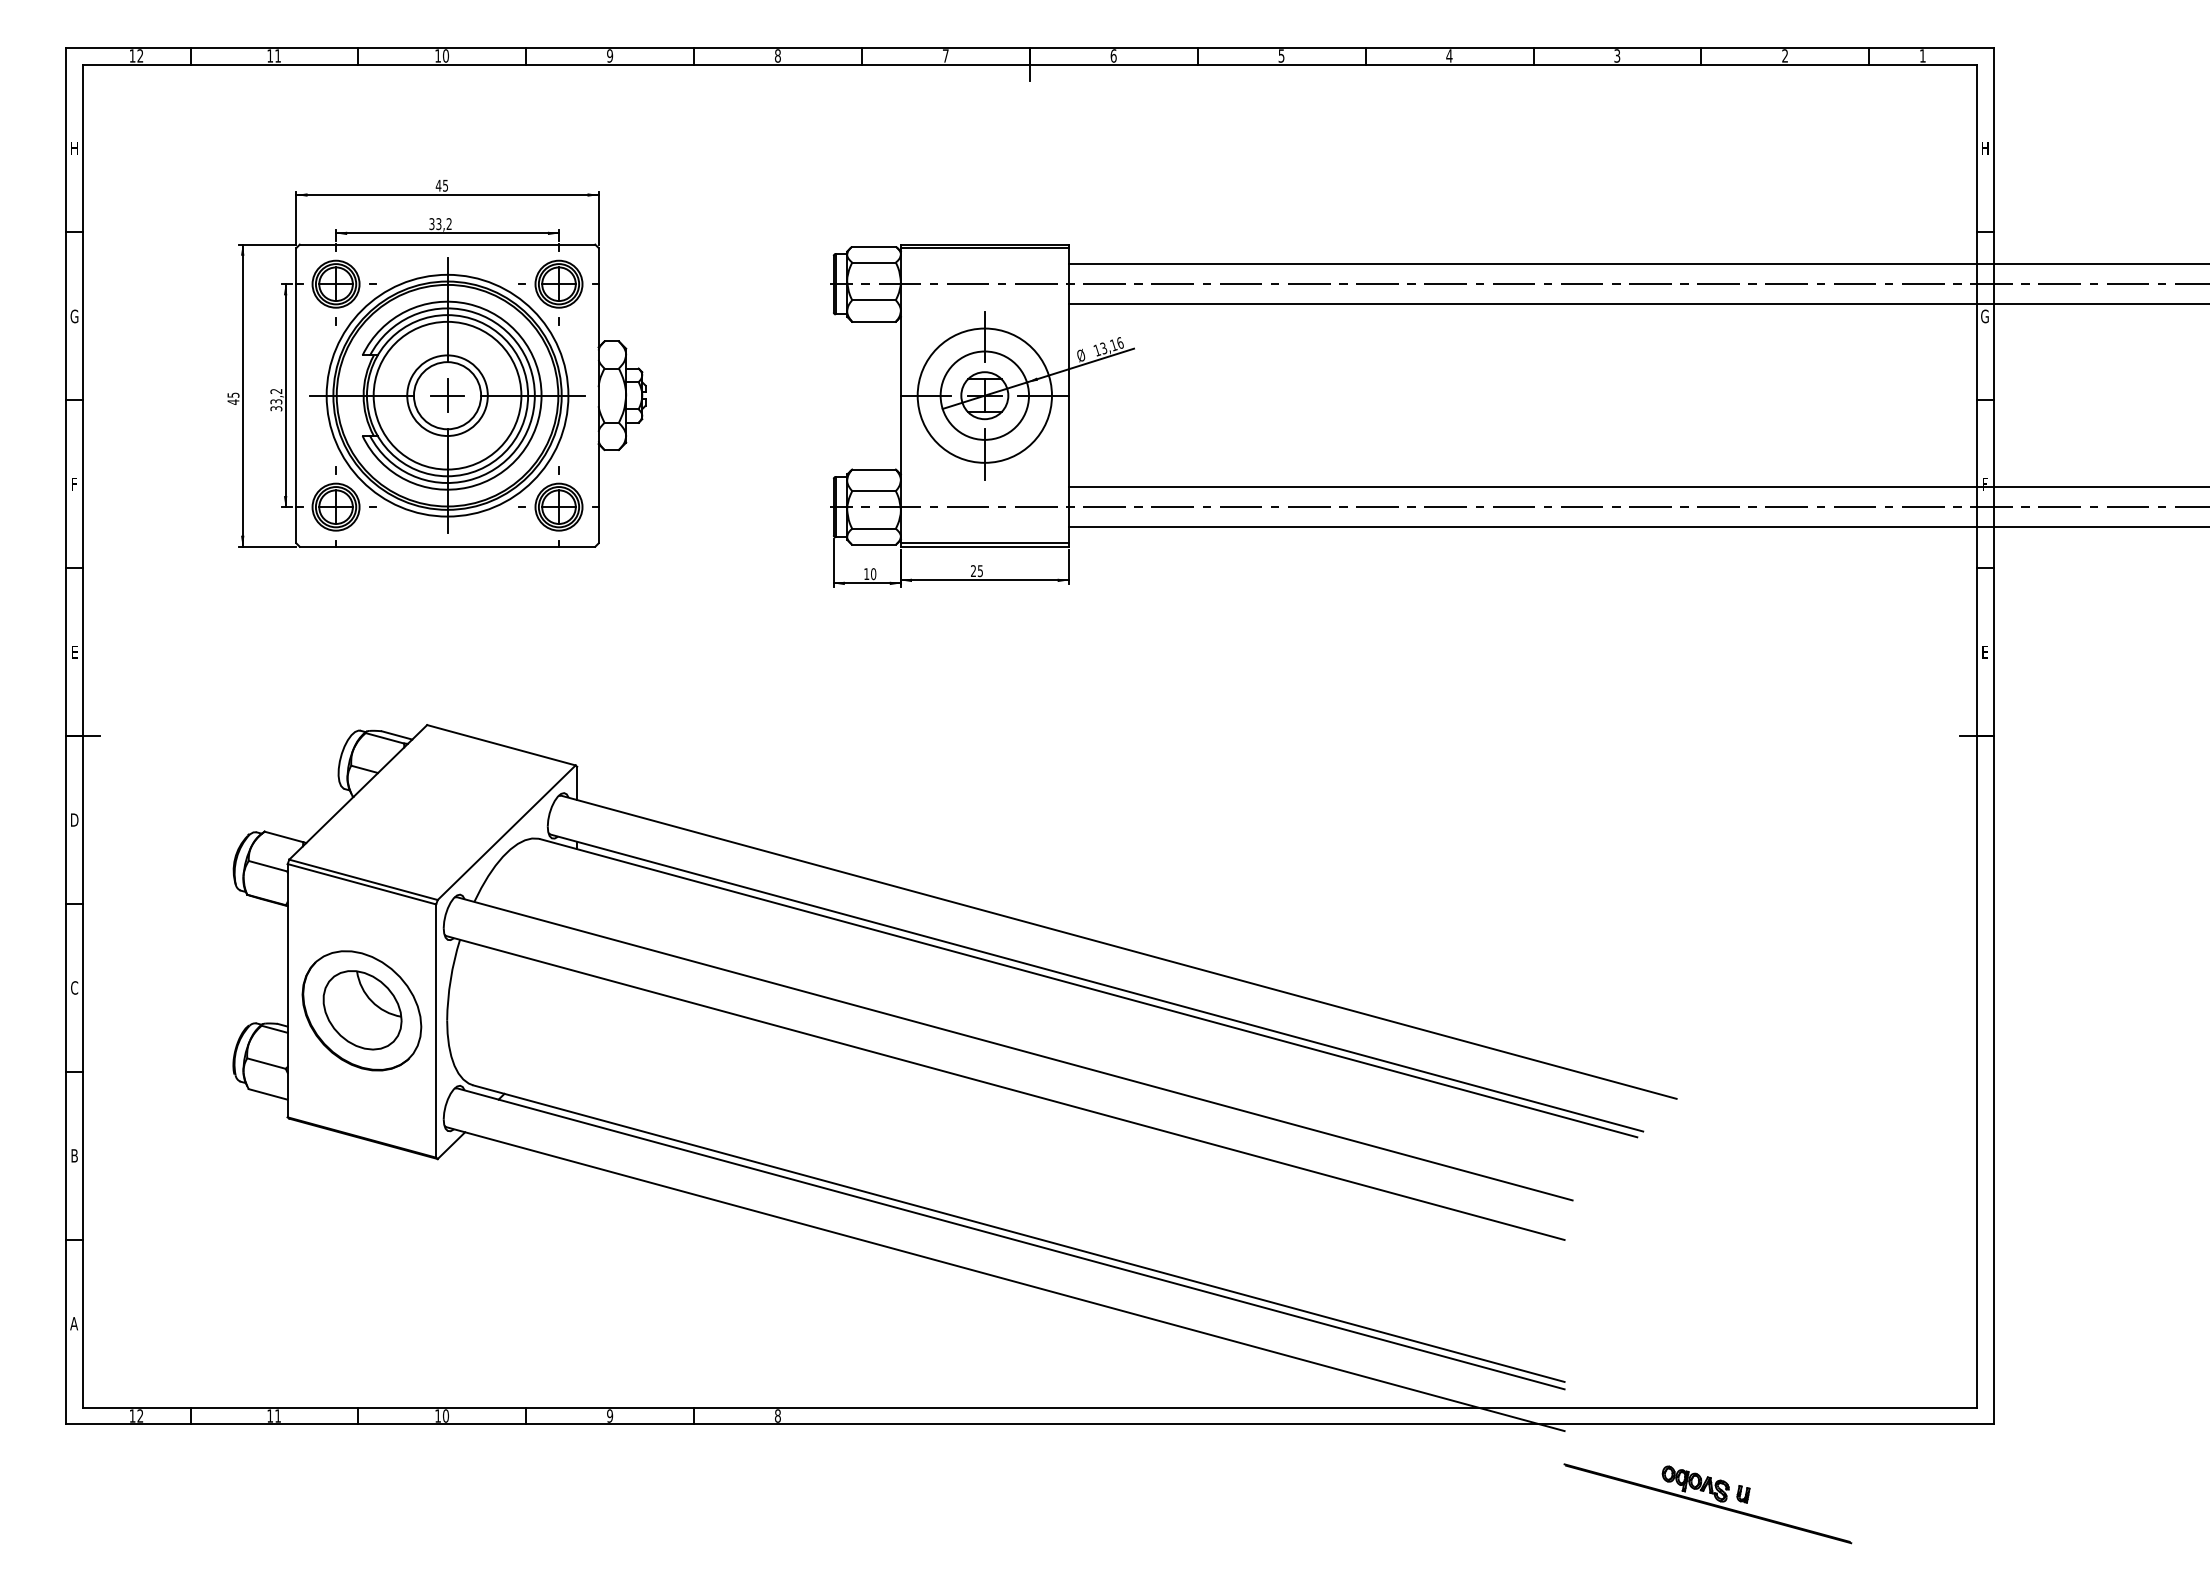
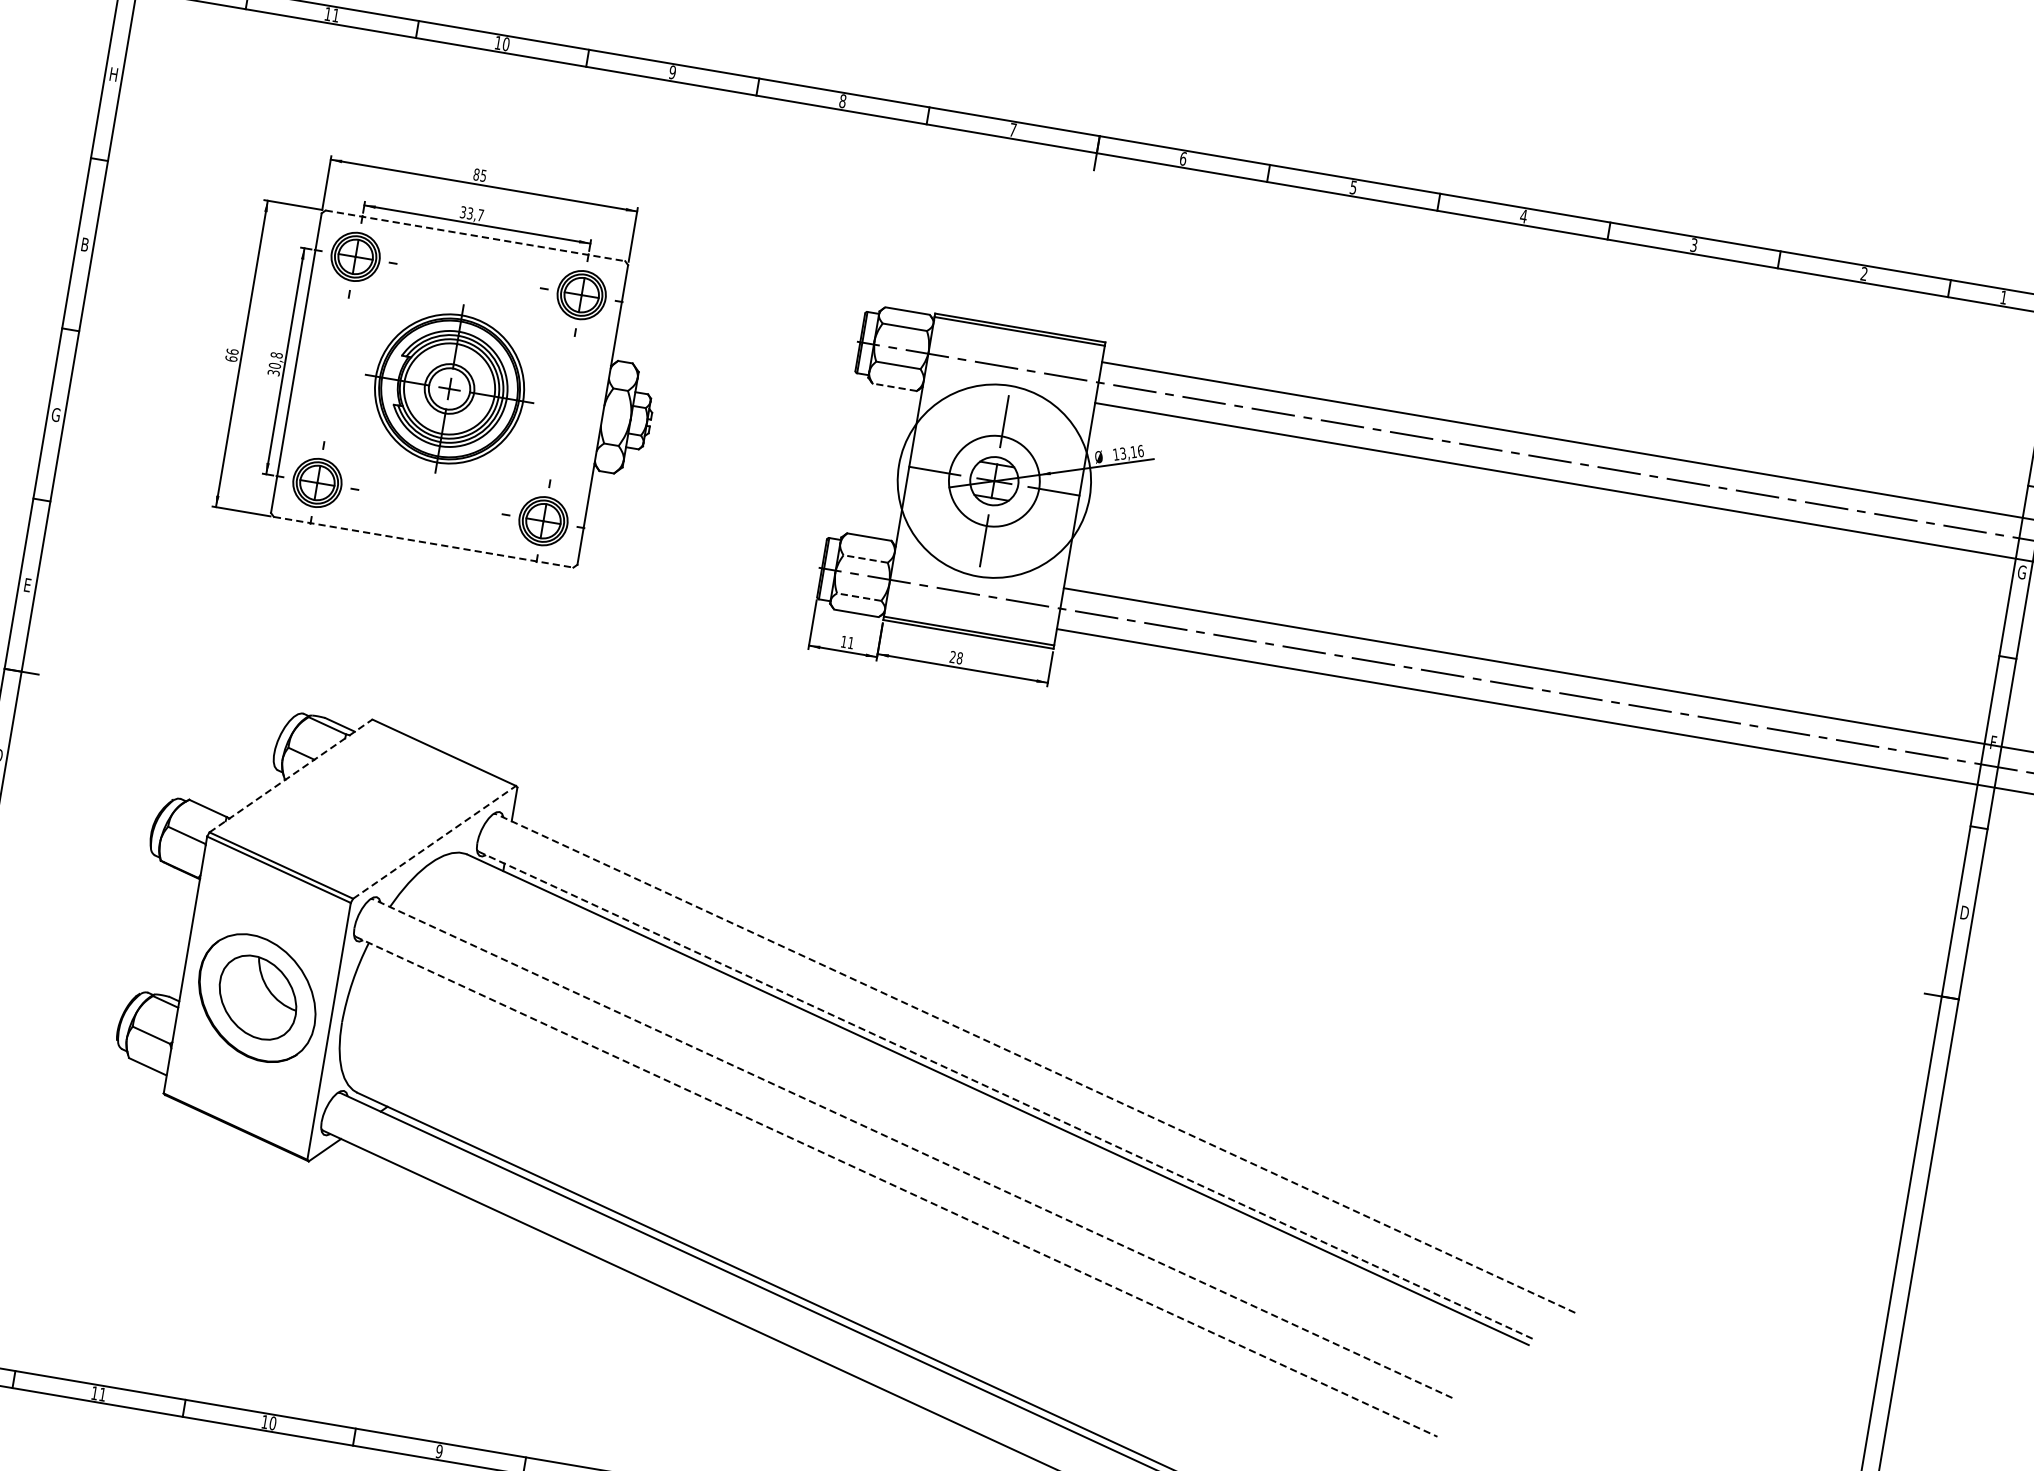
text: (438, 185) -> (476, 174), 45 -> 85
text: (448, 223) -> (480, 214), 33,2 -> 33,7
line: (447, 244) -> (475, 235), solid -> dashed
text: (74, 316) -> (84, 244), G -> B
line: (874, 321) -> (895, 387), solid -> dashed
part: (447, 395) -> (449, 388), size x0.6
circle: (984, 395) -> (994, 480), size x1.4
text: (276, 396) -> (276, 360), 33,2 -> 30,8
text: (233, 398) -> (232, 355), 45 -> 66
text: (74, 484) -> (56, 415), F -> G
line: (874, 491) -> (866, 559), solid -> dashed
line: (874, 528) -> (859, 596), solid -> dashed
line: (447, 546) -> (423, 541), solid -> dashed
text: (980, 571) -> (959, 658), 25 -> 28
text: (873, 574) -> (850, 643), 10 -> 11
text: (1985, 651) -> (1965, 912), E -> D
line: (358, 792) -> (291, 776), solid -> dashed
line: (507, 832) -> (435, 842), solid -> dashed
line: (1118, 947) -> (1035, 1063), solid -> dashed
line: (1097, 983) -> (1007, 1096), solid -> dashed
line: (1014, 1048) -> (912, 1148), solid -> dashed
line: (1006, 1088) -> (897, 1187), solid -> dashed

